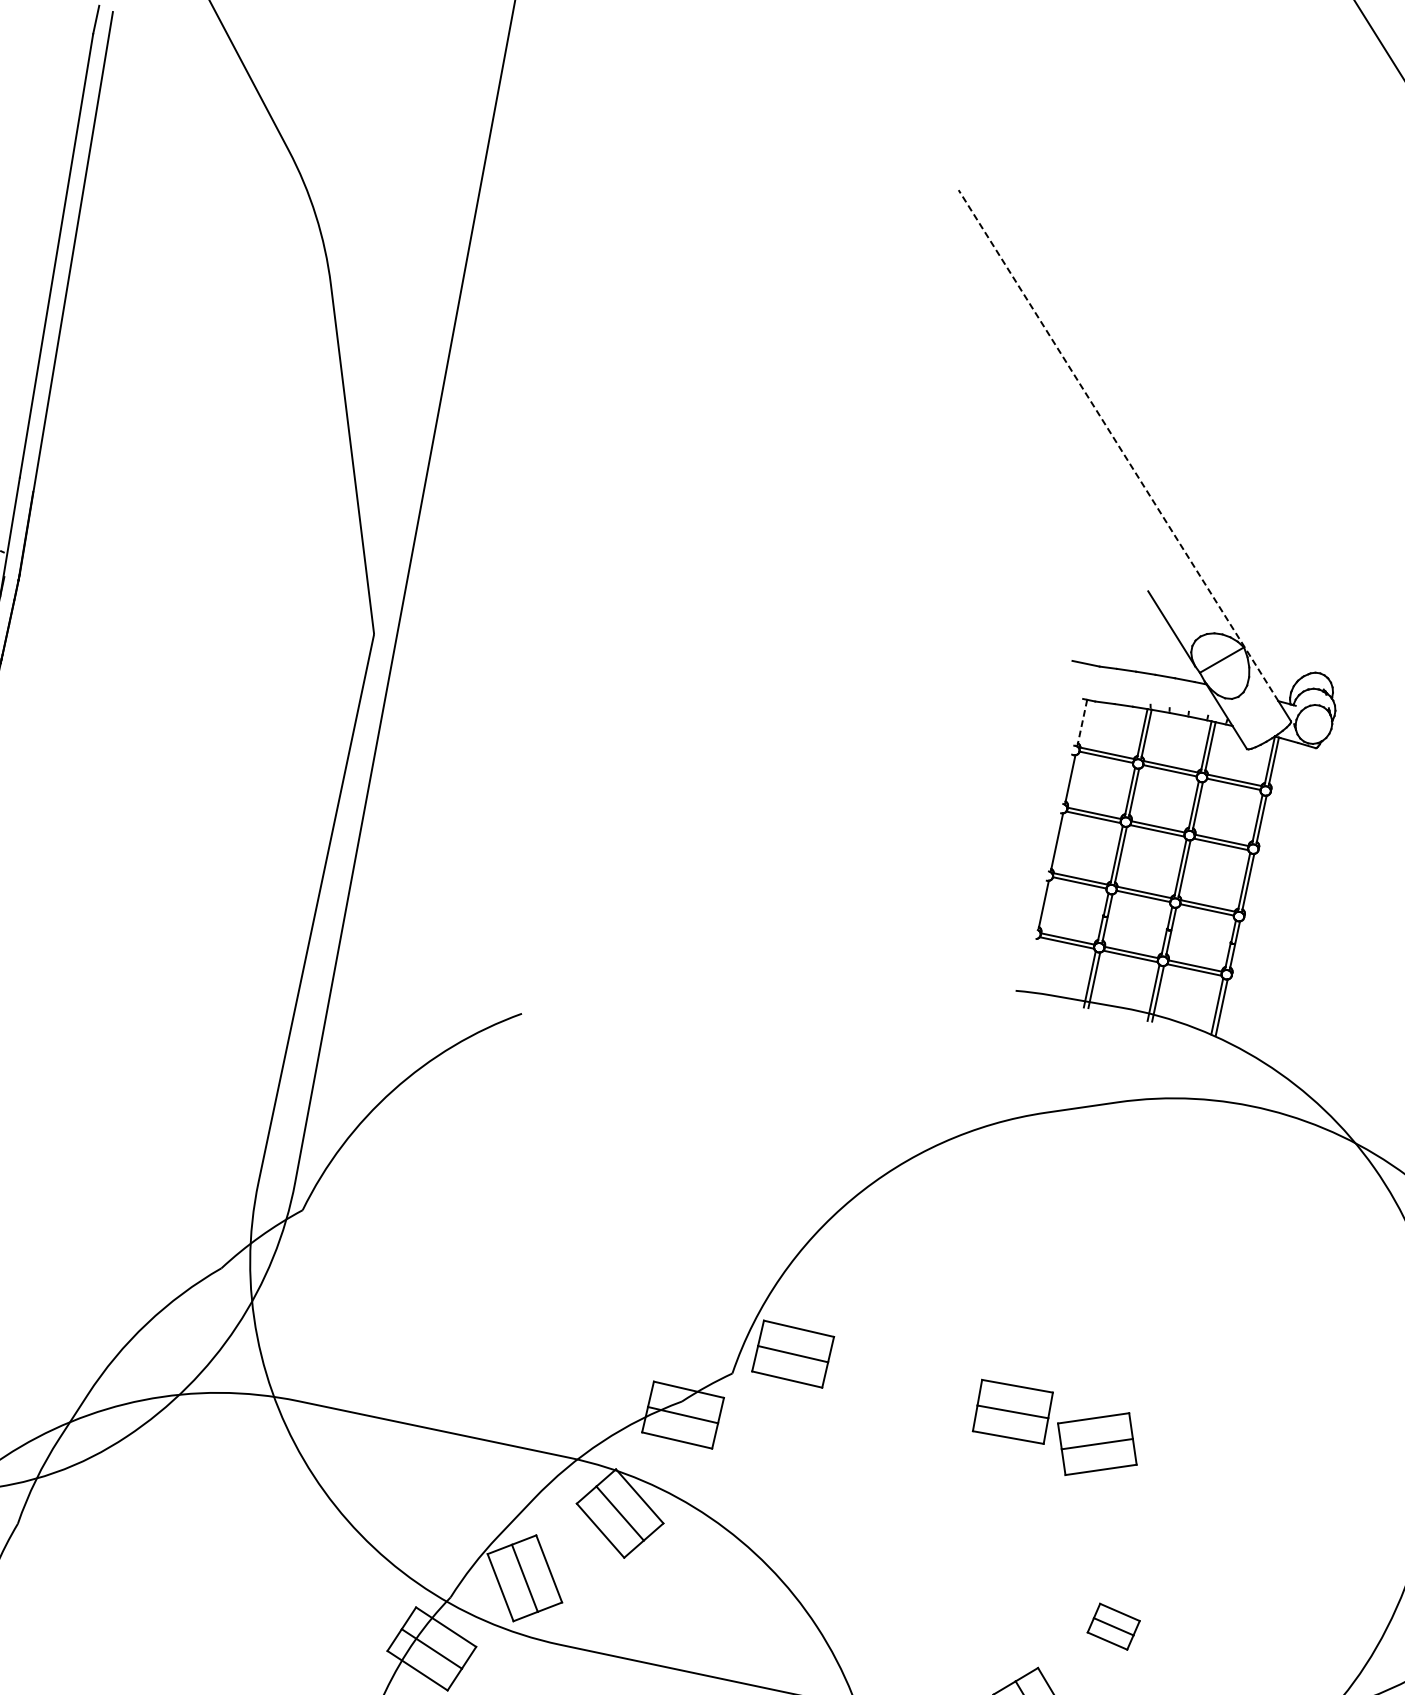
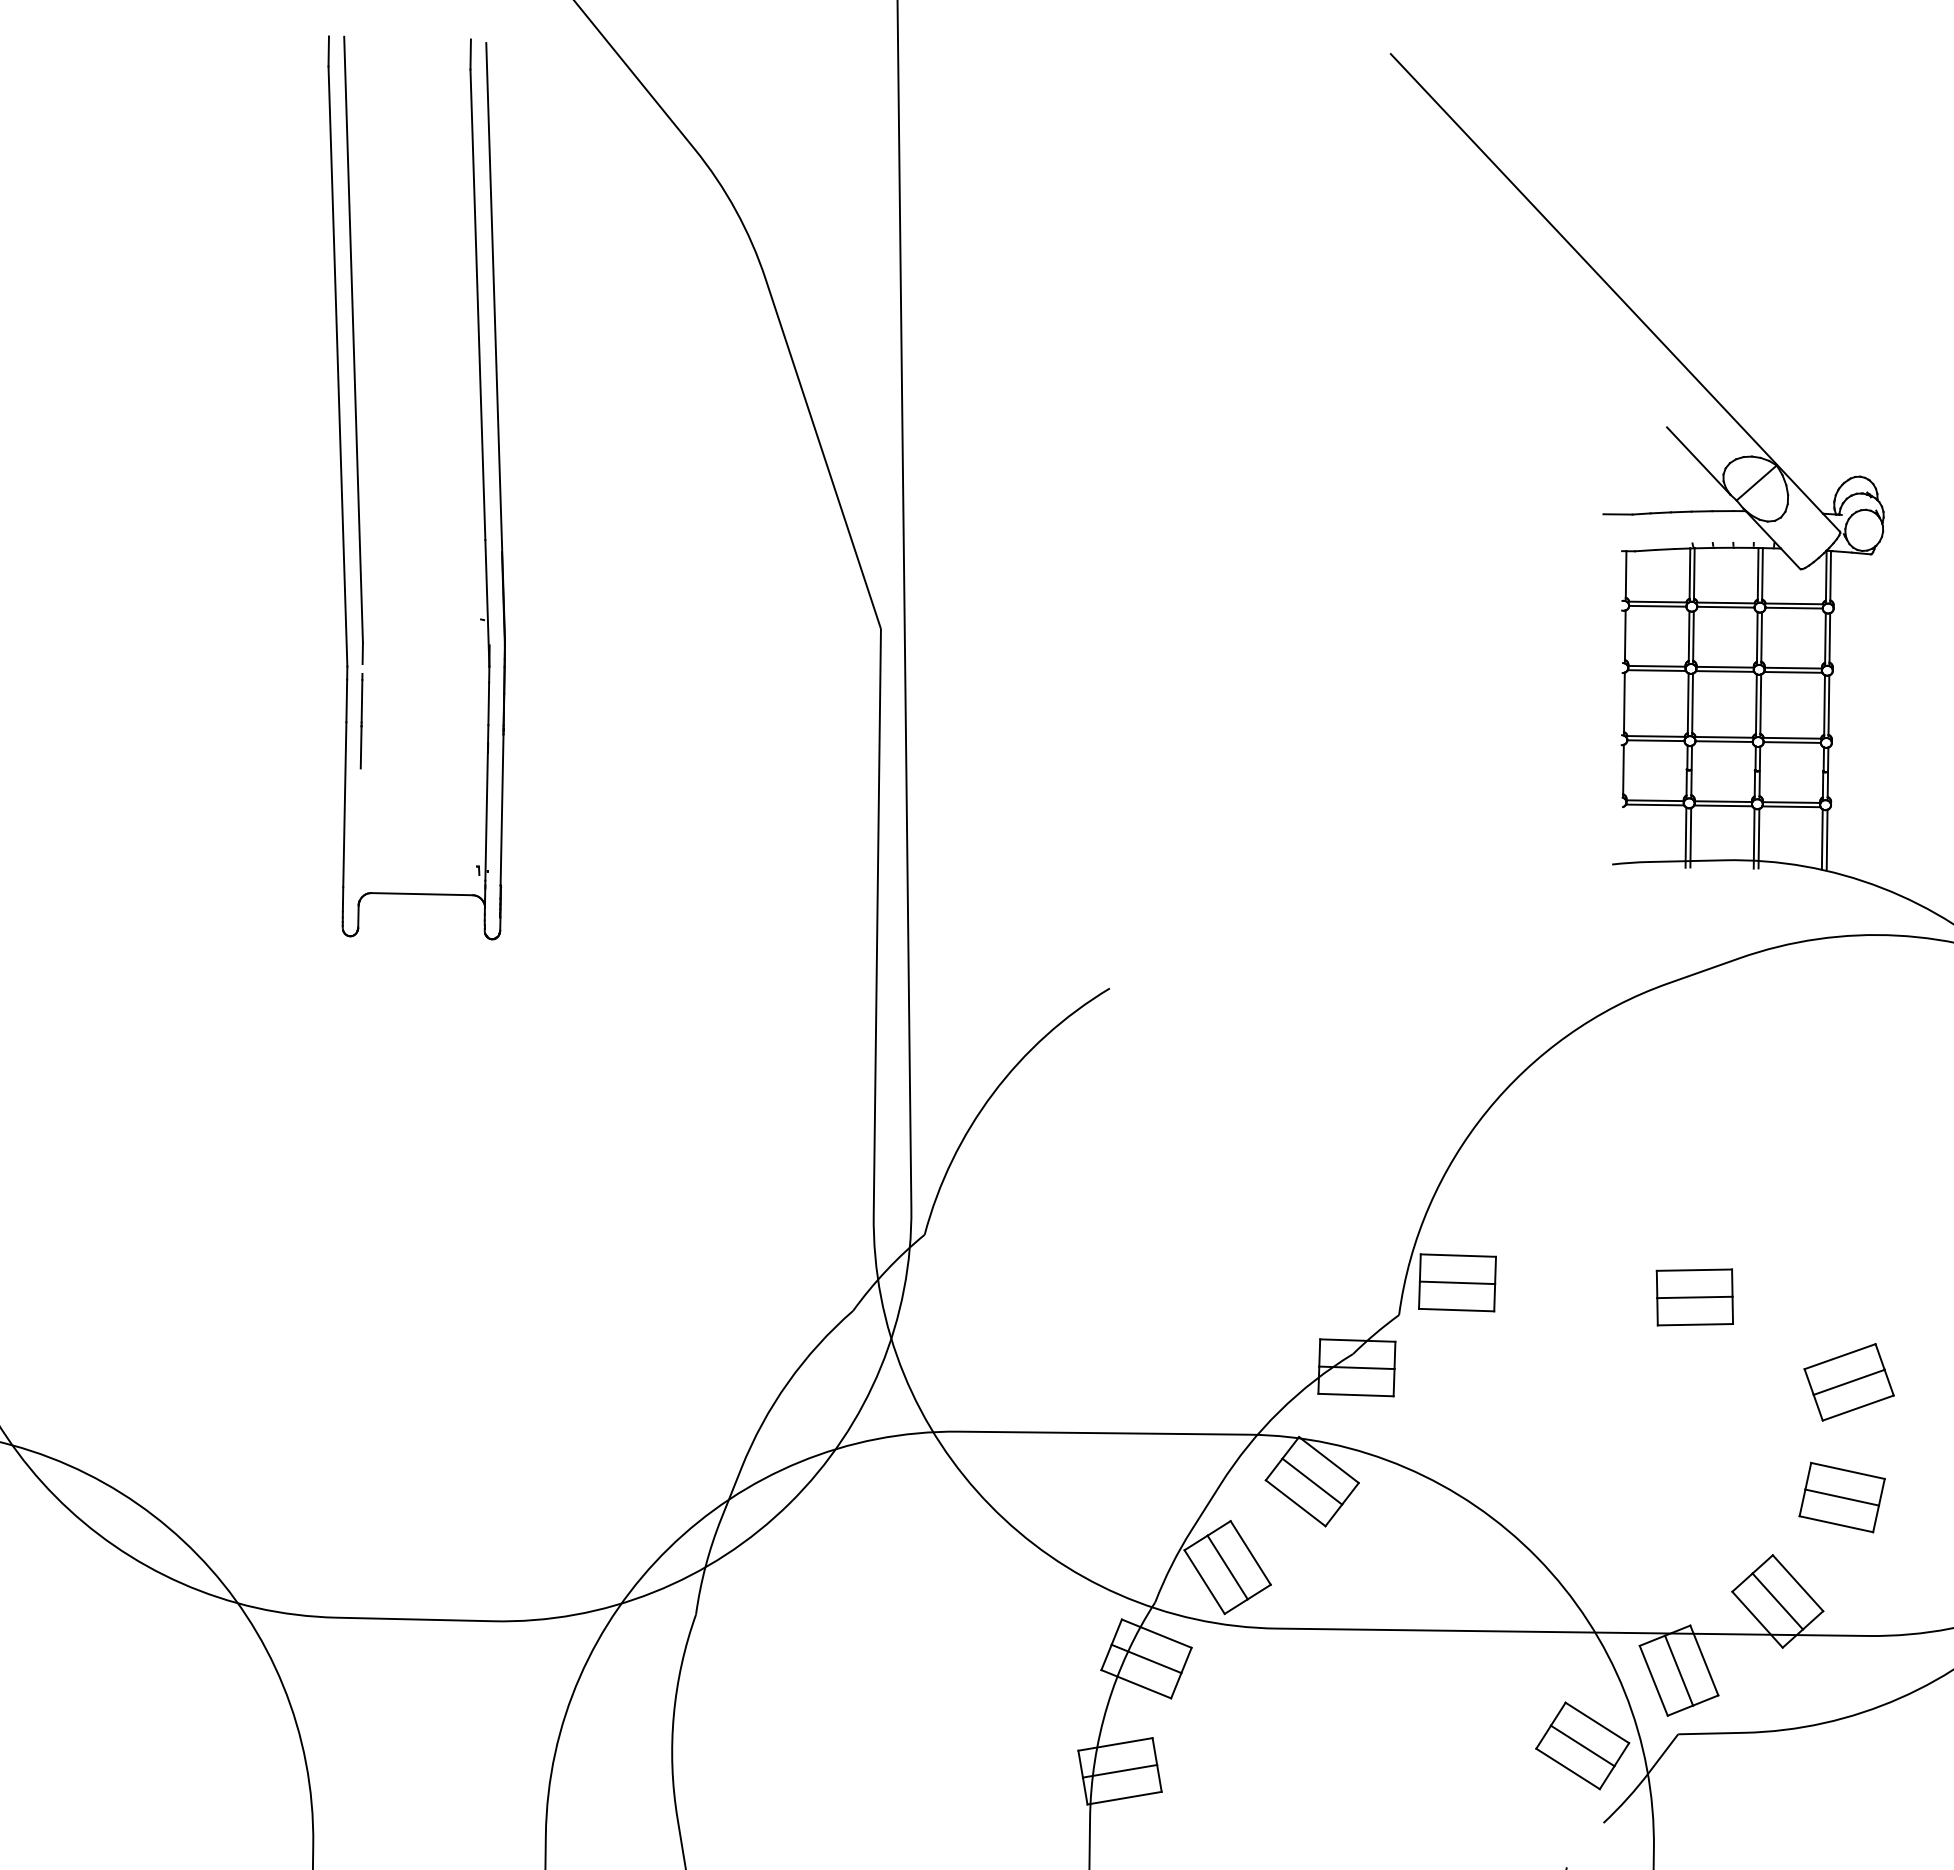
line: (1118, 445) -> (1606, 283), dashed -> solid
line: (1082, 722) -> (1626, 575), dashed -> solid
part: (1096, 1444) -> (1848, 1382), moved
part: (1113, 1626) -> (1841, 1497), size x1.67

